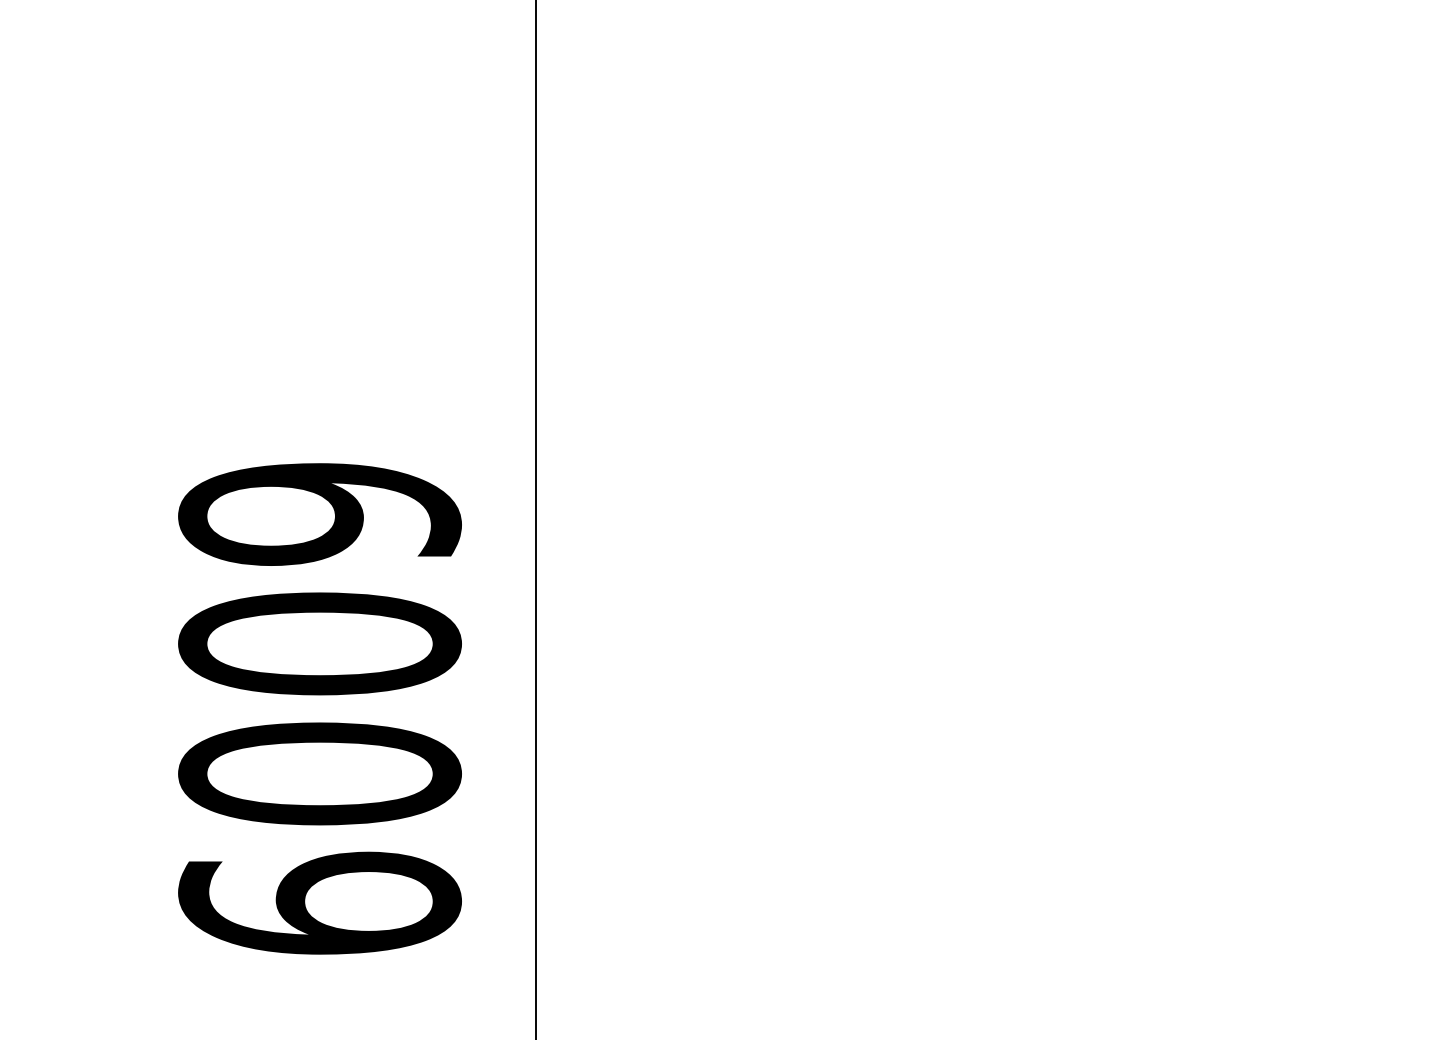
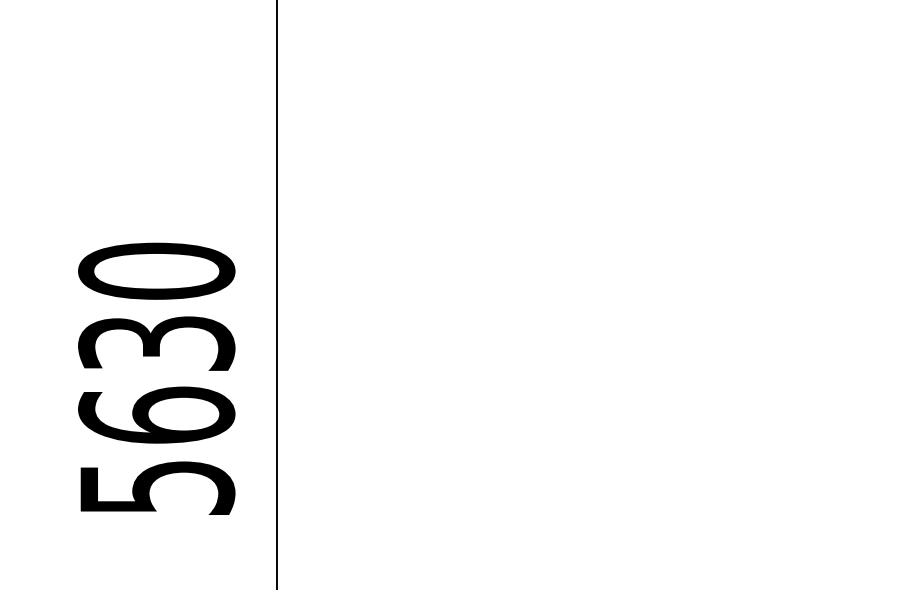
text: (319, 707) -> (156, 378), 6009 -> 5630

